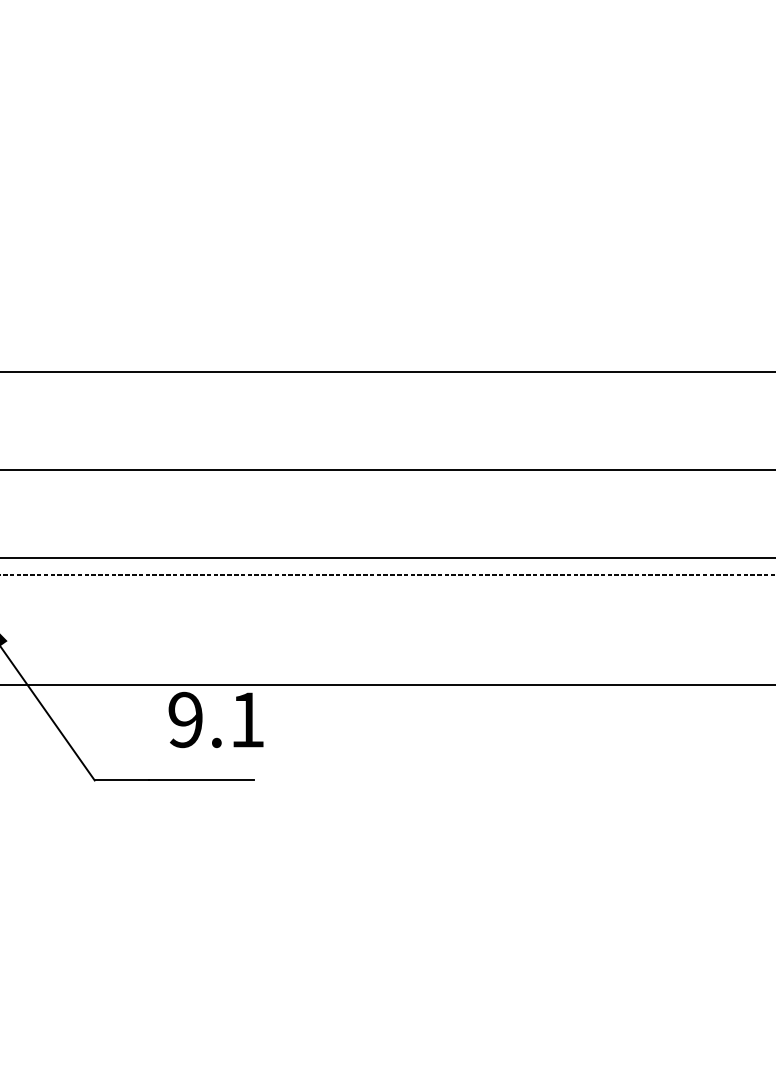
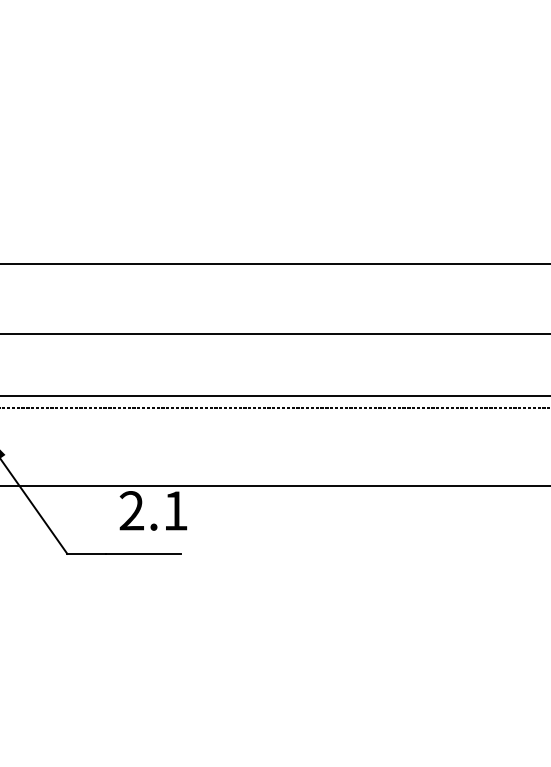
text: (185, 720) -> (131, 511), 9. -> 2.

